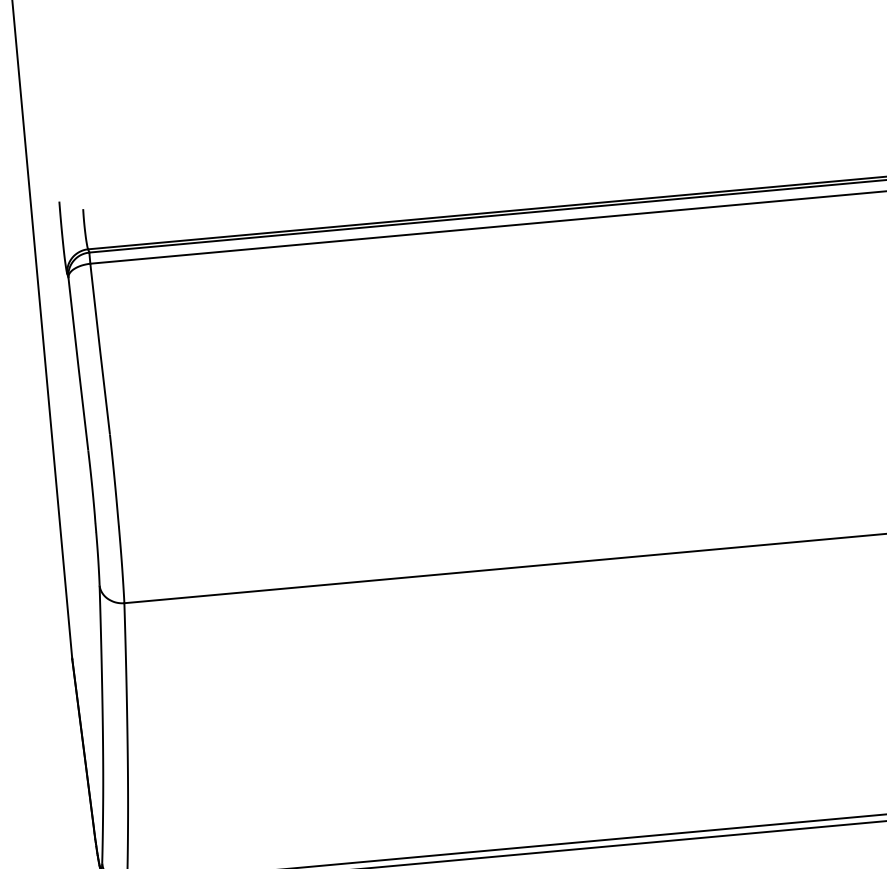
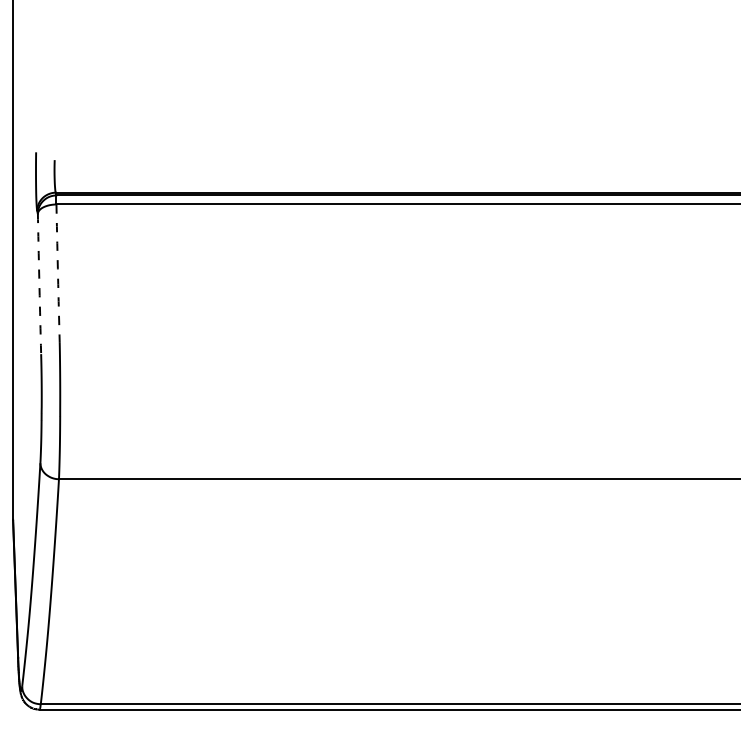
line: (99, 349) -> (57, 273), solid -> dashed
line: (78, 363) -> (39, 283), solid -> dashed

